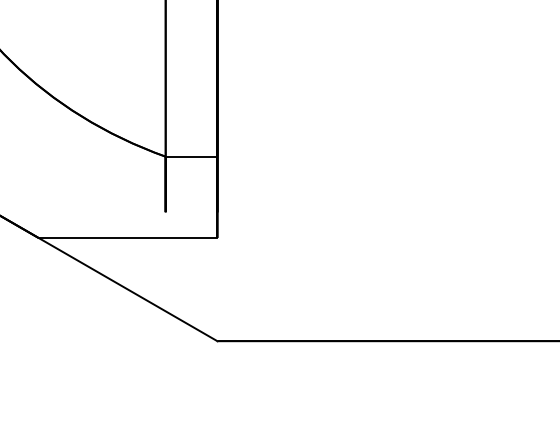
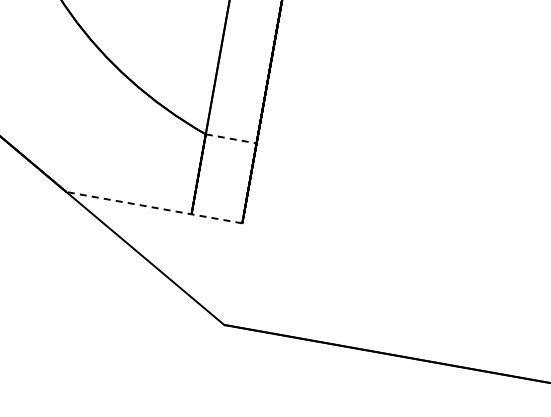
line: (191, 156) -> (231, 138), solid -> dashed
line: (127, 237) -> (154, 207), solid -> dashed

